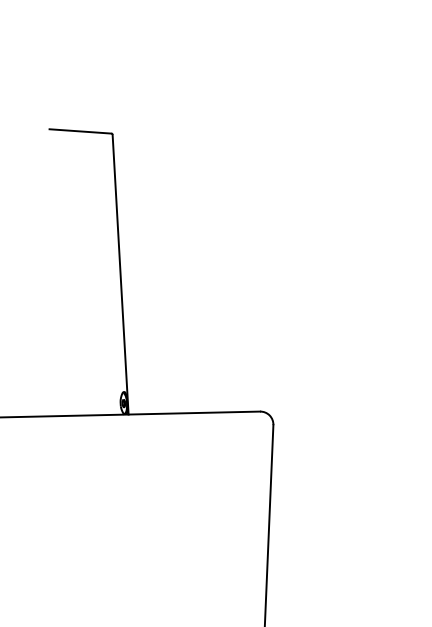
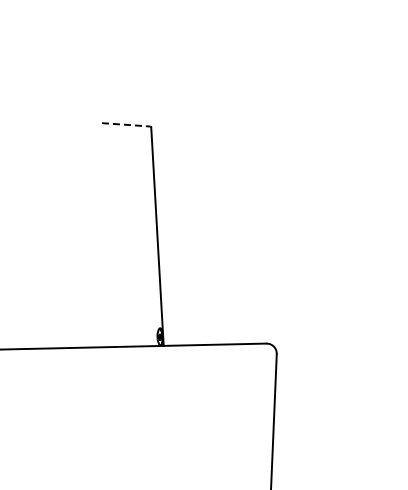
line: (80, 131) -> (126, 124), solid -> dashed

